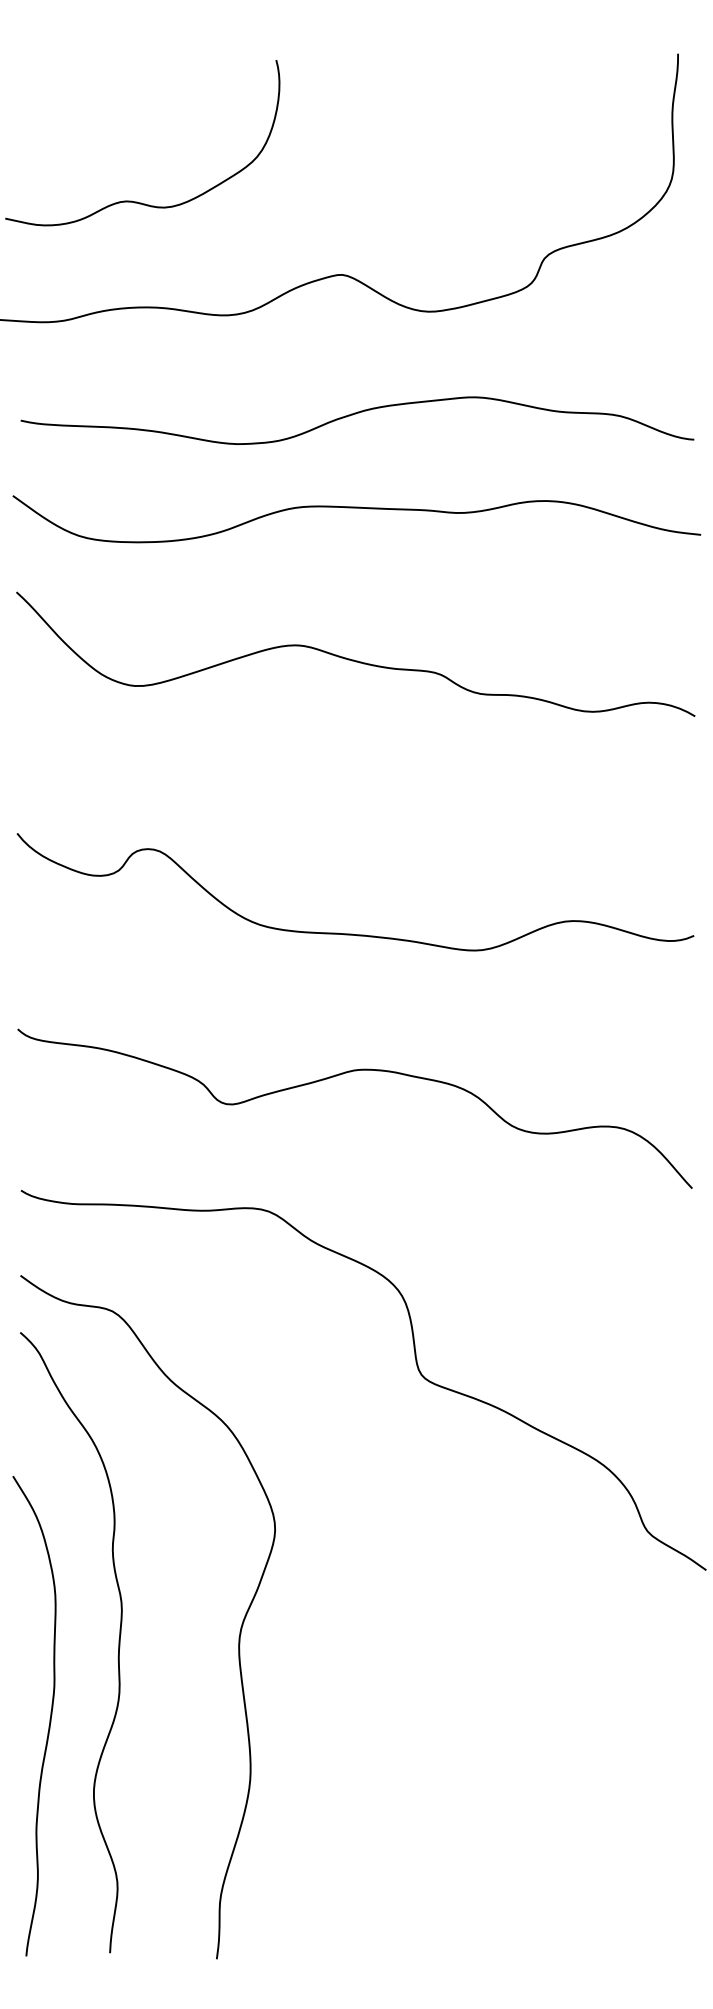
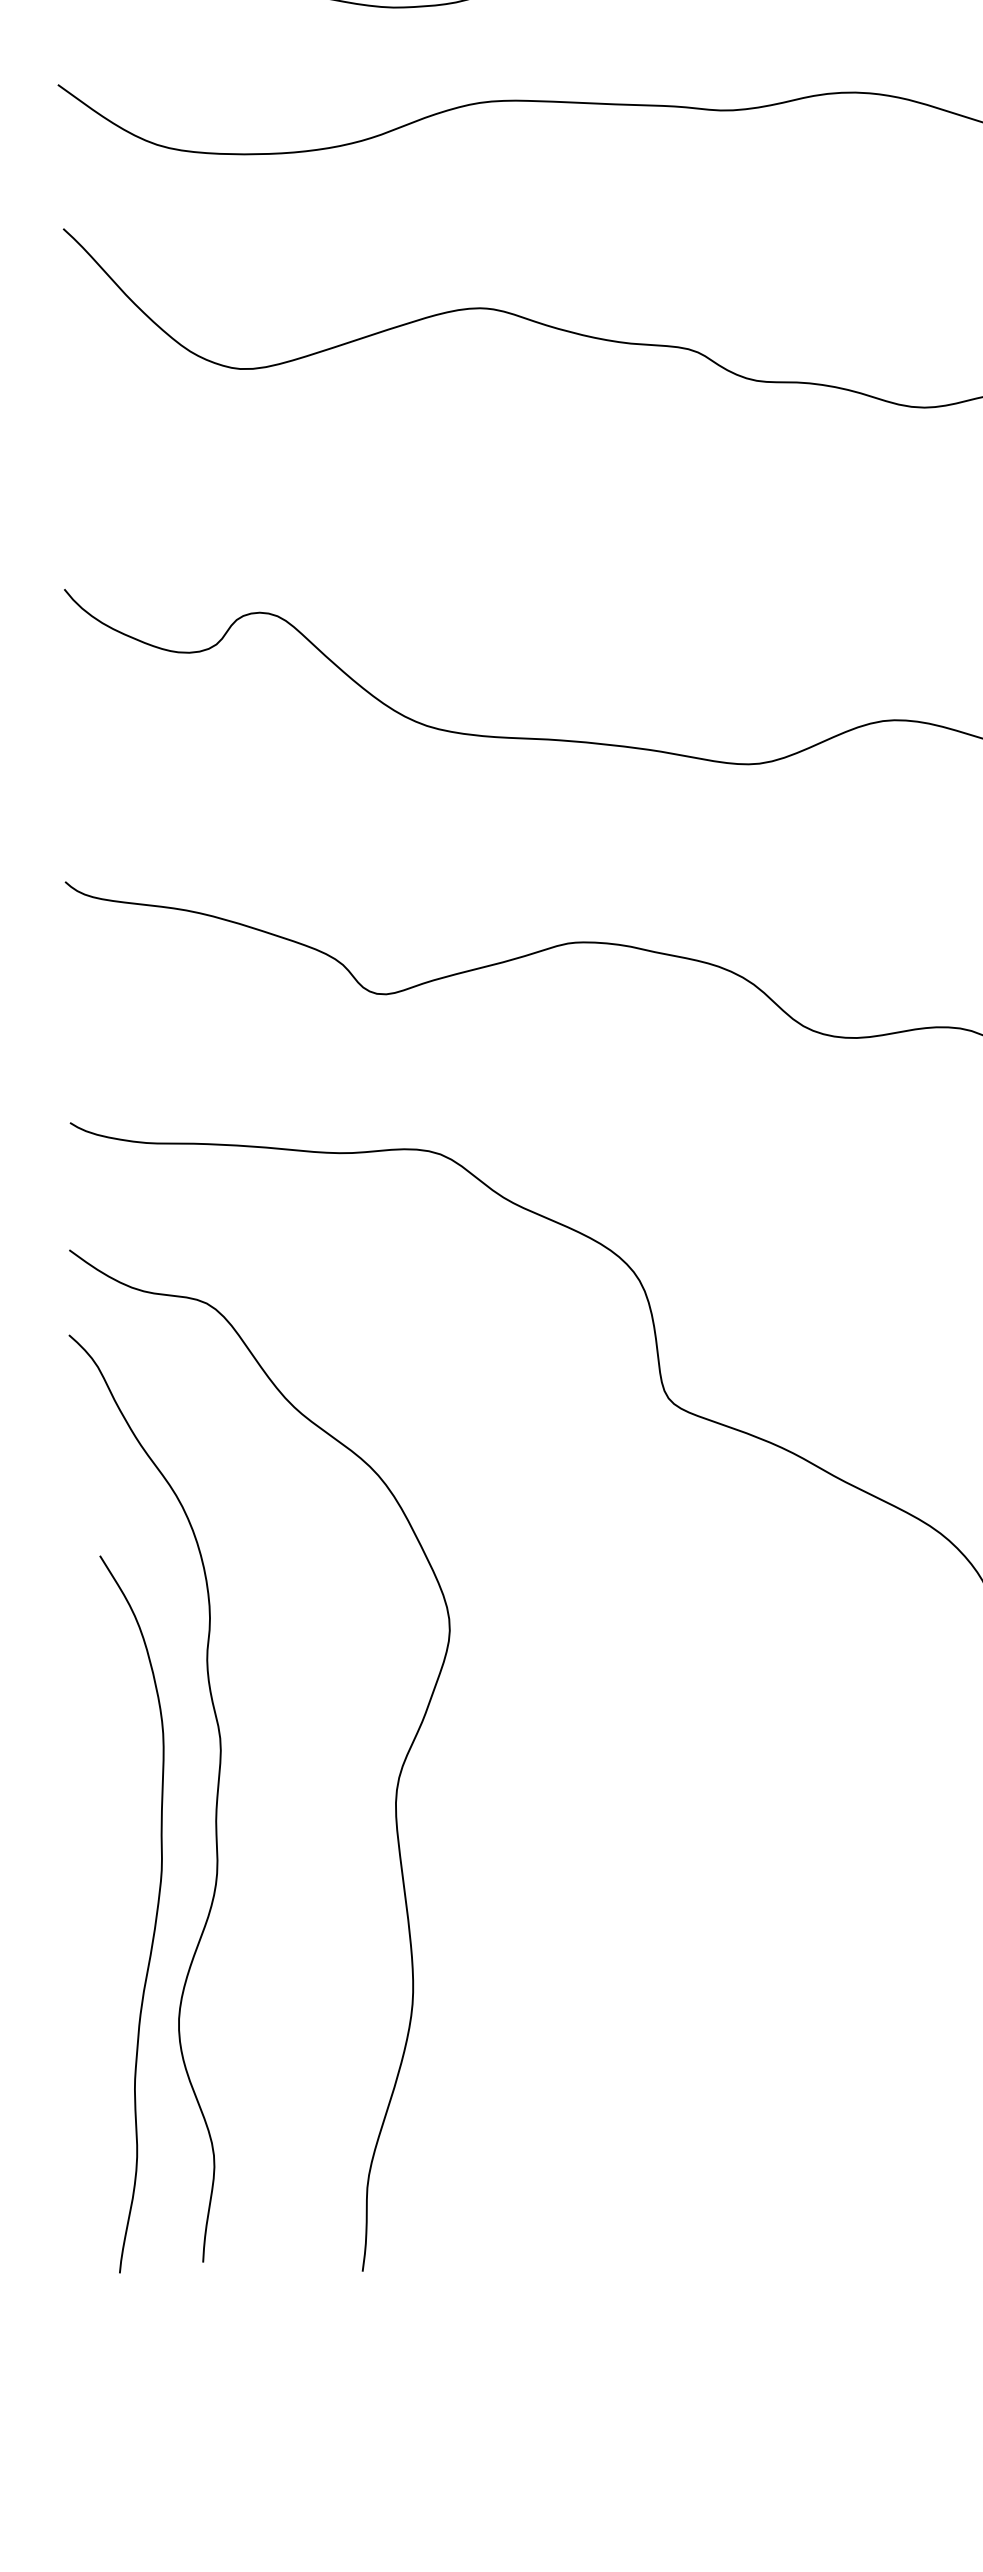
curve: (49, 1718) -> (154, 1917), moved

